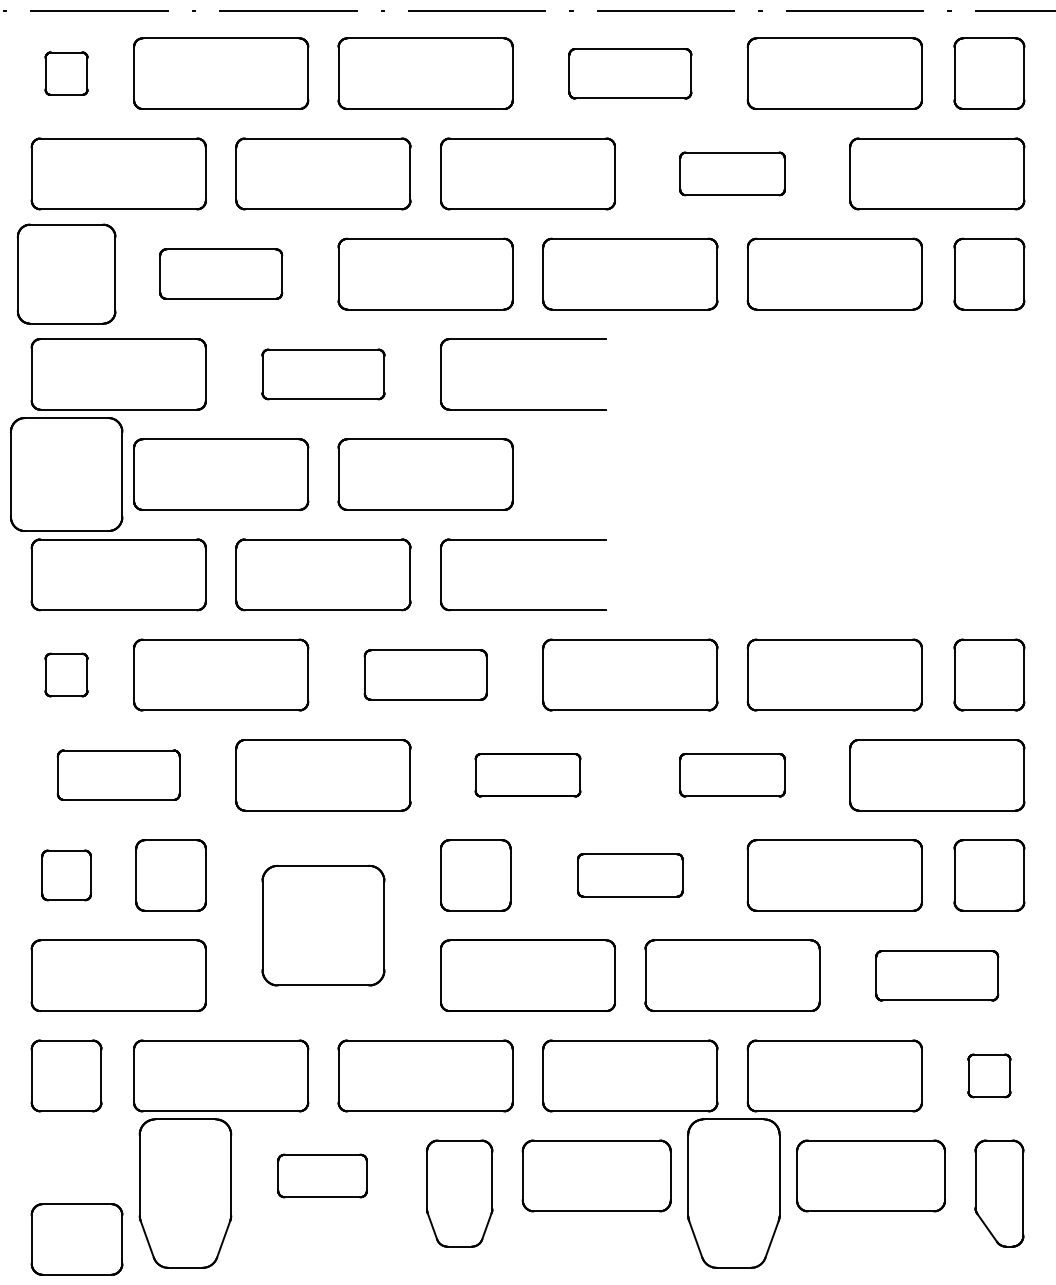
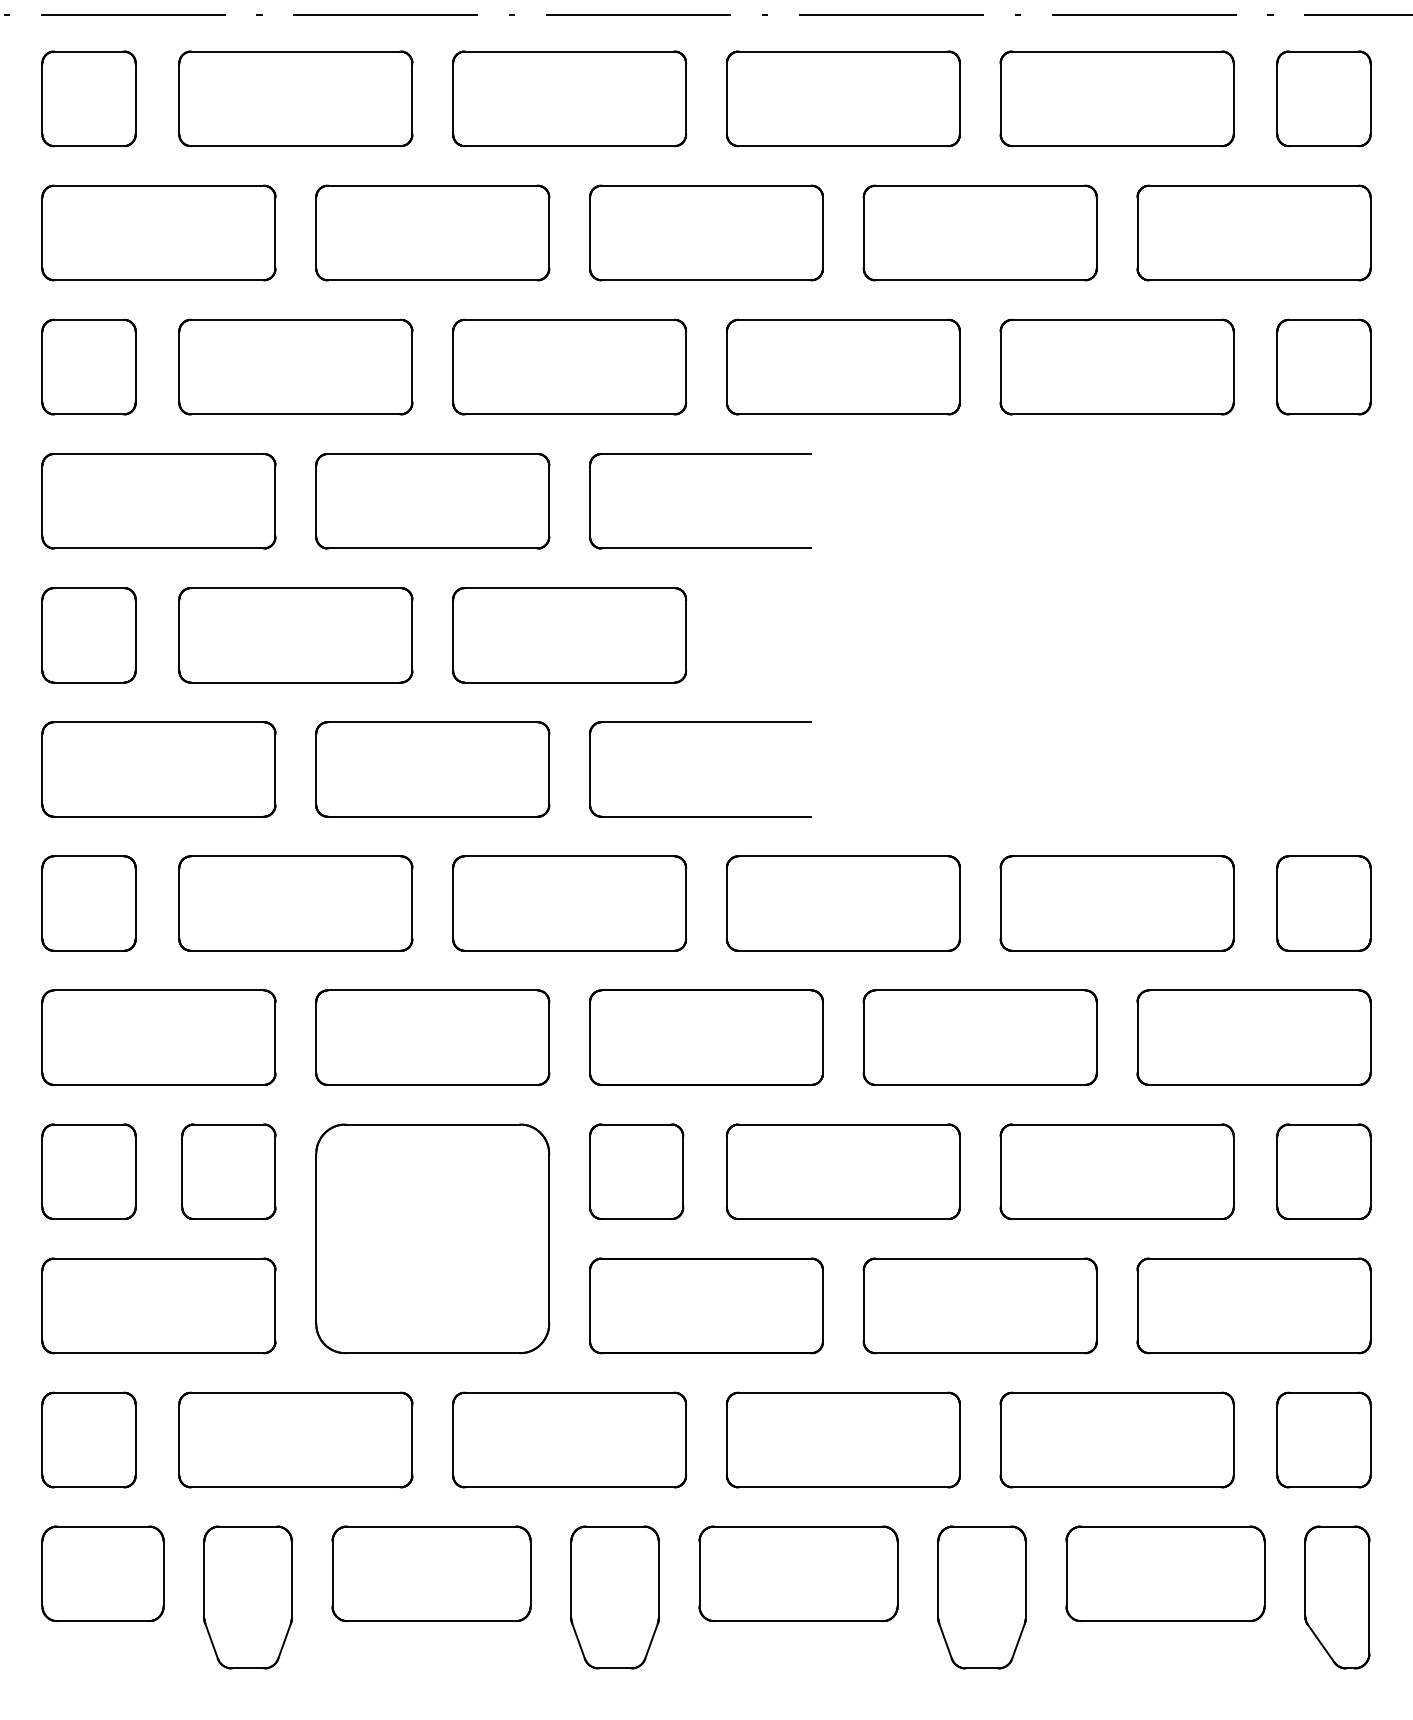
part: (66, 73) -> (88, 98), size x1.67
part: (630, 73) -> (843, 98), size x1.43
part: (732, 173) -> (979, 232), size x1.67
part: (66, 273) -> (88, 366), size x0.71
part: (220, 273) -> (295, 366), size x1.43
part: (323, 374) -> (432, 501), size x1.43
part: (66, 474) -> (88, 635), size x0.62
part: (66, 675) -> (88, 903), size x1.67
part: (425, 675) -> (569, 903), size x1.43
part: (118, 775) -> (158, 1037), size x1.43
part: (528, 775) -> (706, 1037), size x1.67
part: (732, 775) -> (979, 1037), size x1.67
part: (66, 875) -> (88, 1171), size x1.43
part: (630, 875) -> (843, 1171), size x1.67
part: (323, 925) -> (432, 1238), size x1.43
part: (936, 975) -> (1253, 1305), size x1.43
part: (989, 1075) -> (1323, 1439), size x1.67
part: (322, 1175) -> (431, 1573), size x1.67
part: (184, 1193) -> (247, 1597), size x0.71
part: (733, 1193) -> (981, 1597), size x0.71
part: (76, 1239) -> (102, 1573), moved

